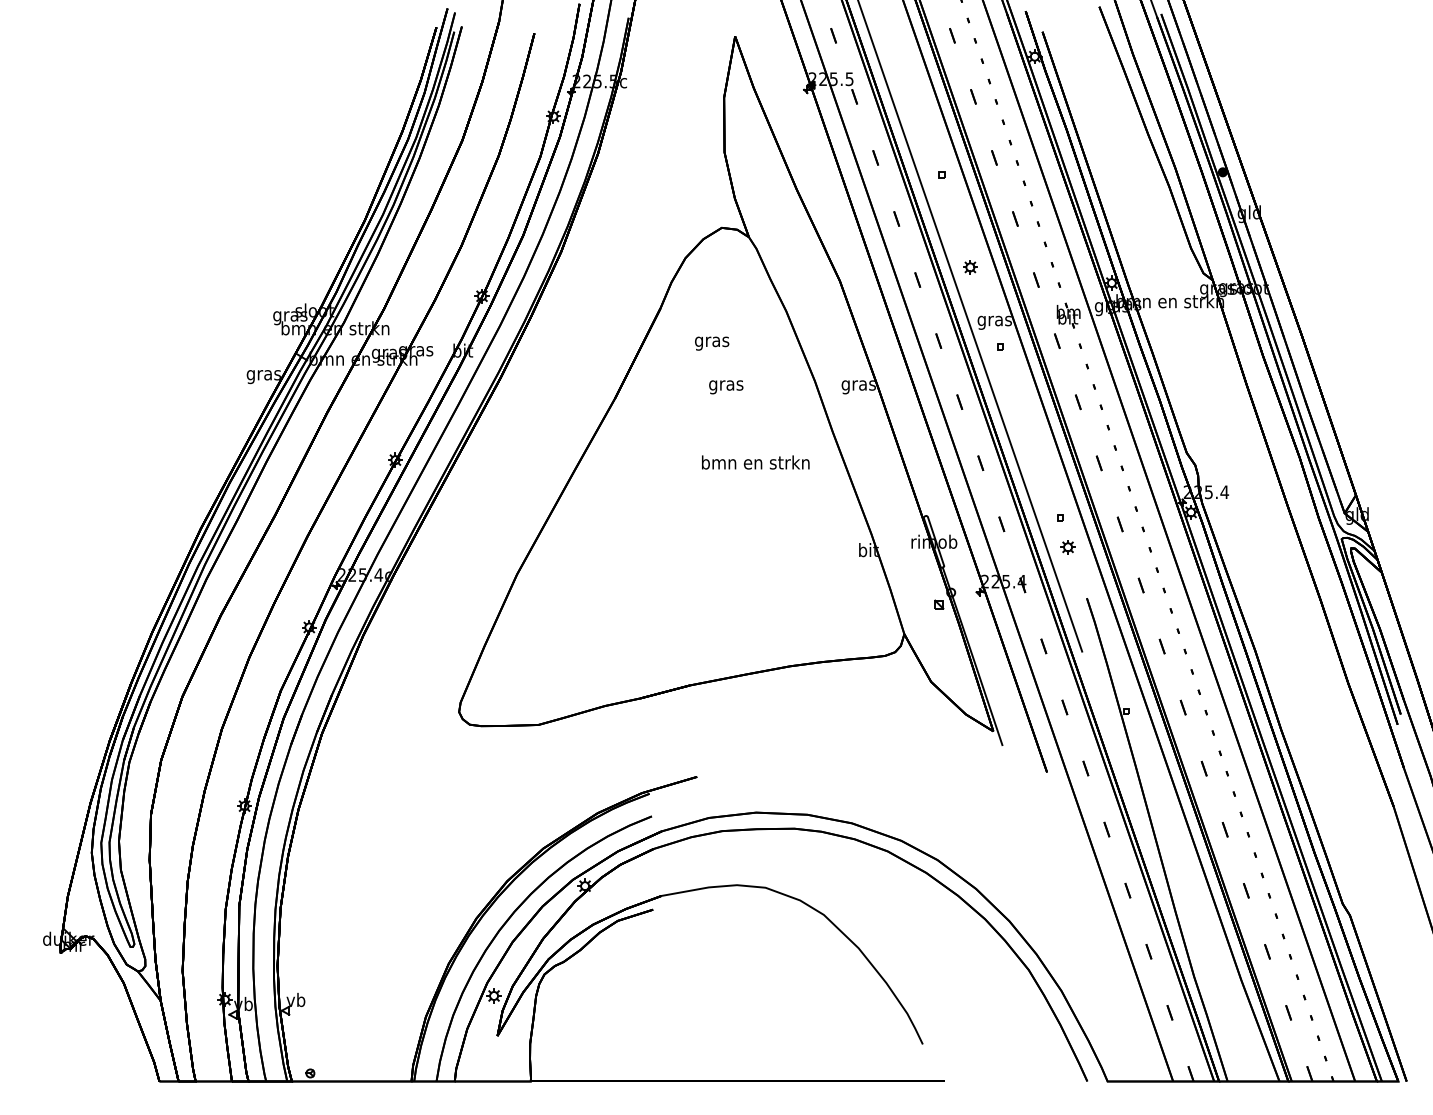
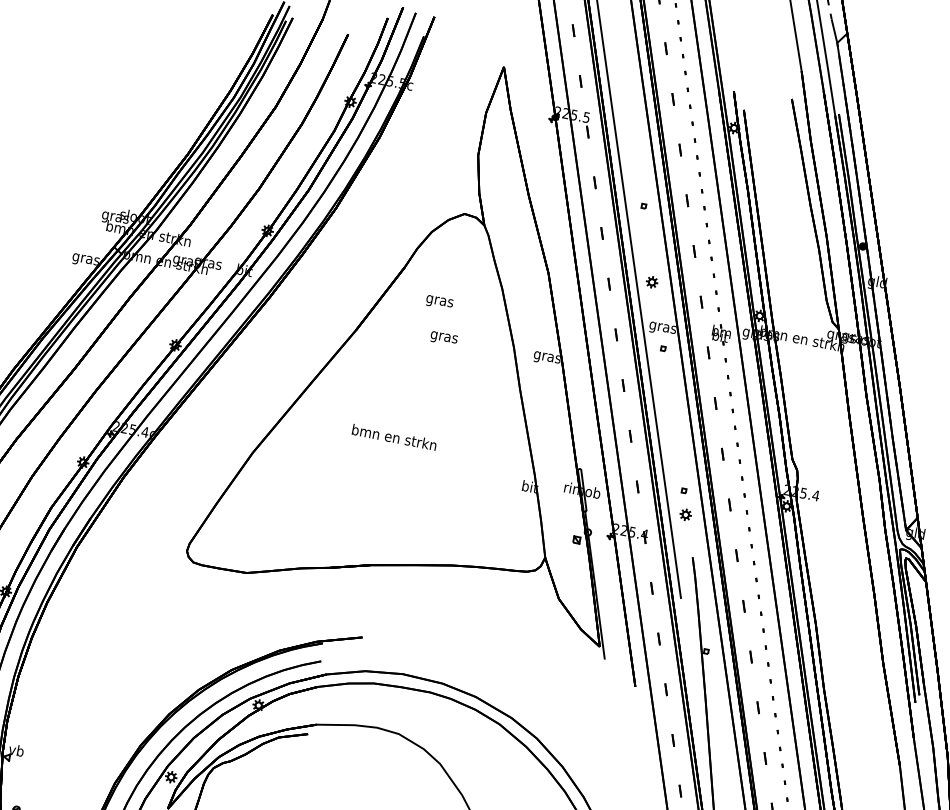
text: (755, 462) -> (394, 437), moved

